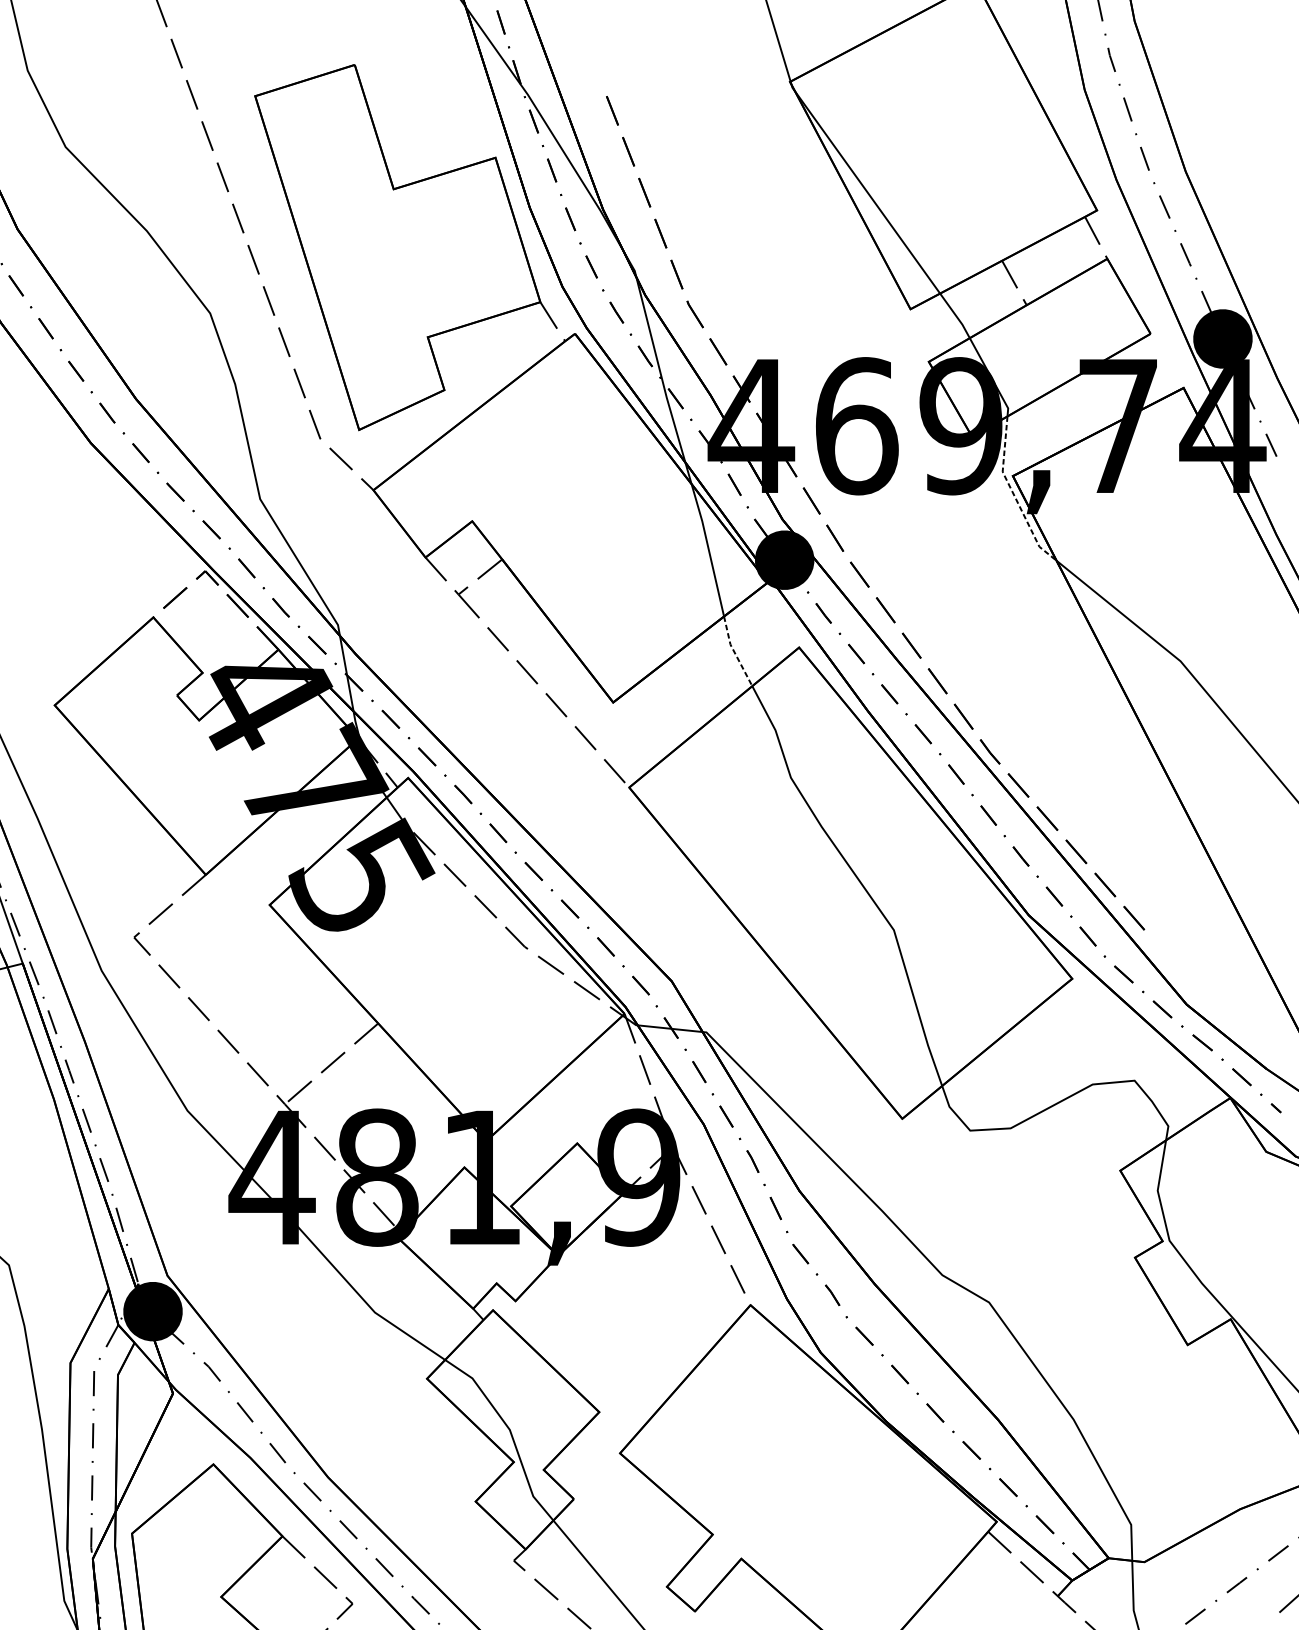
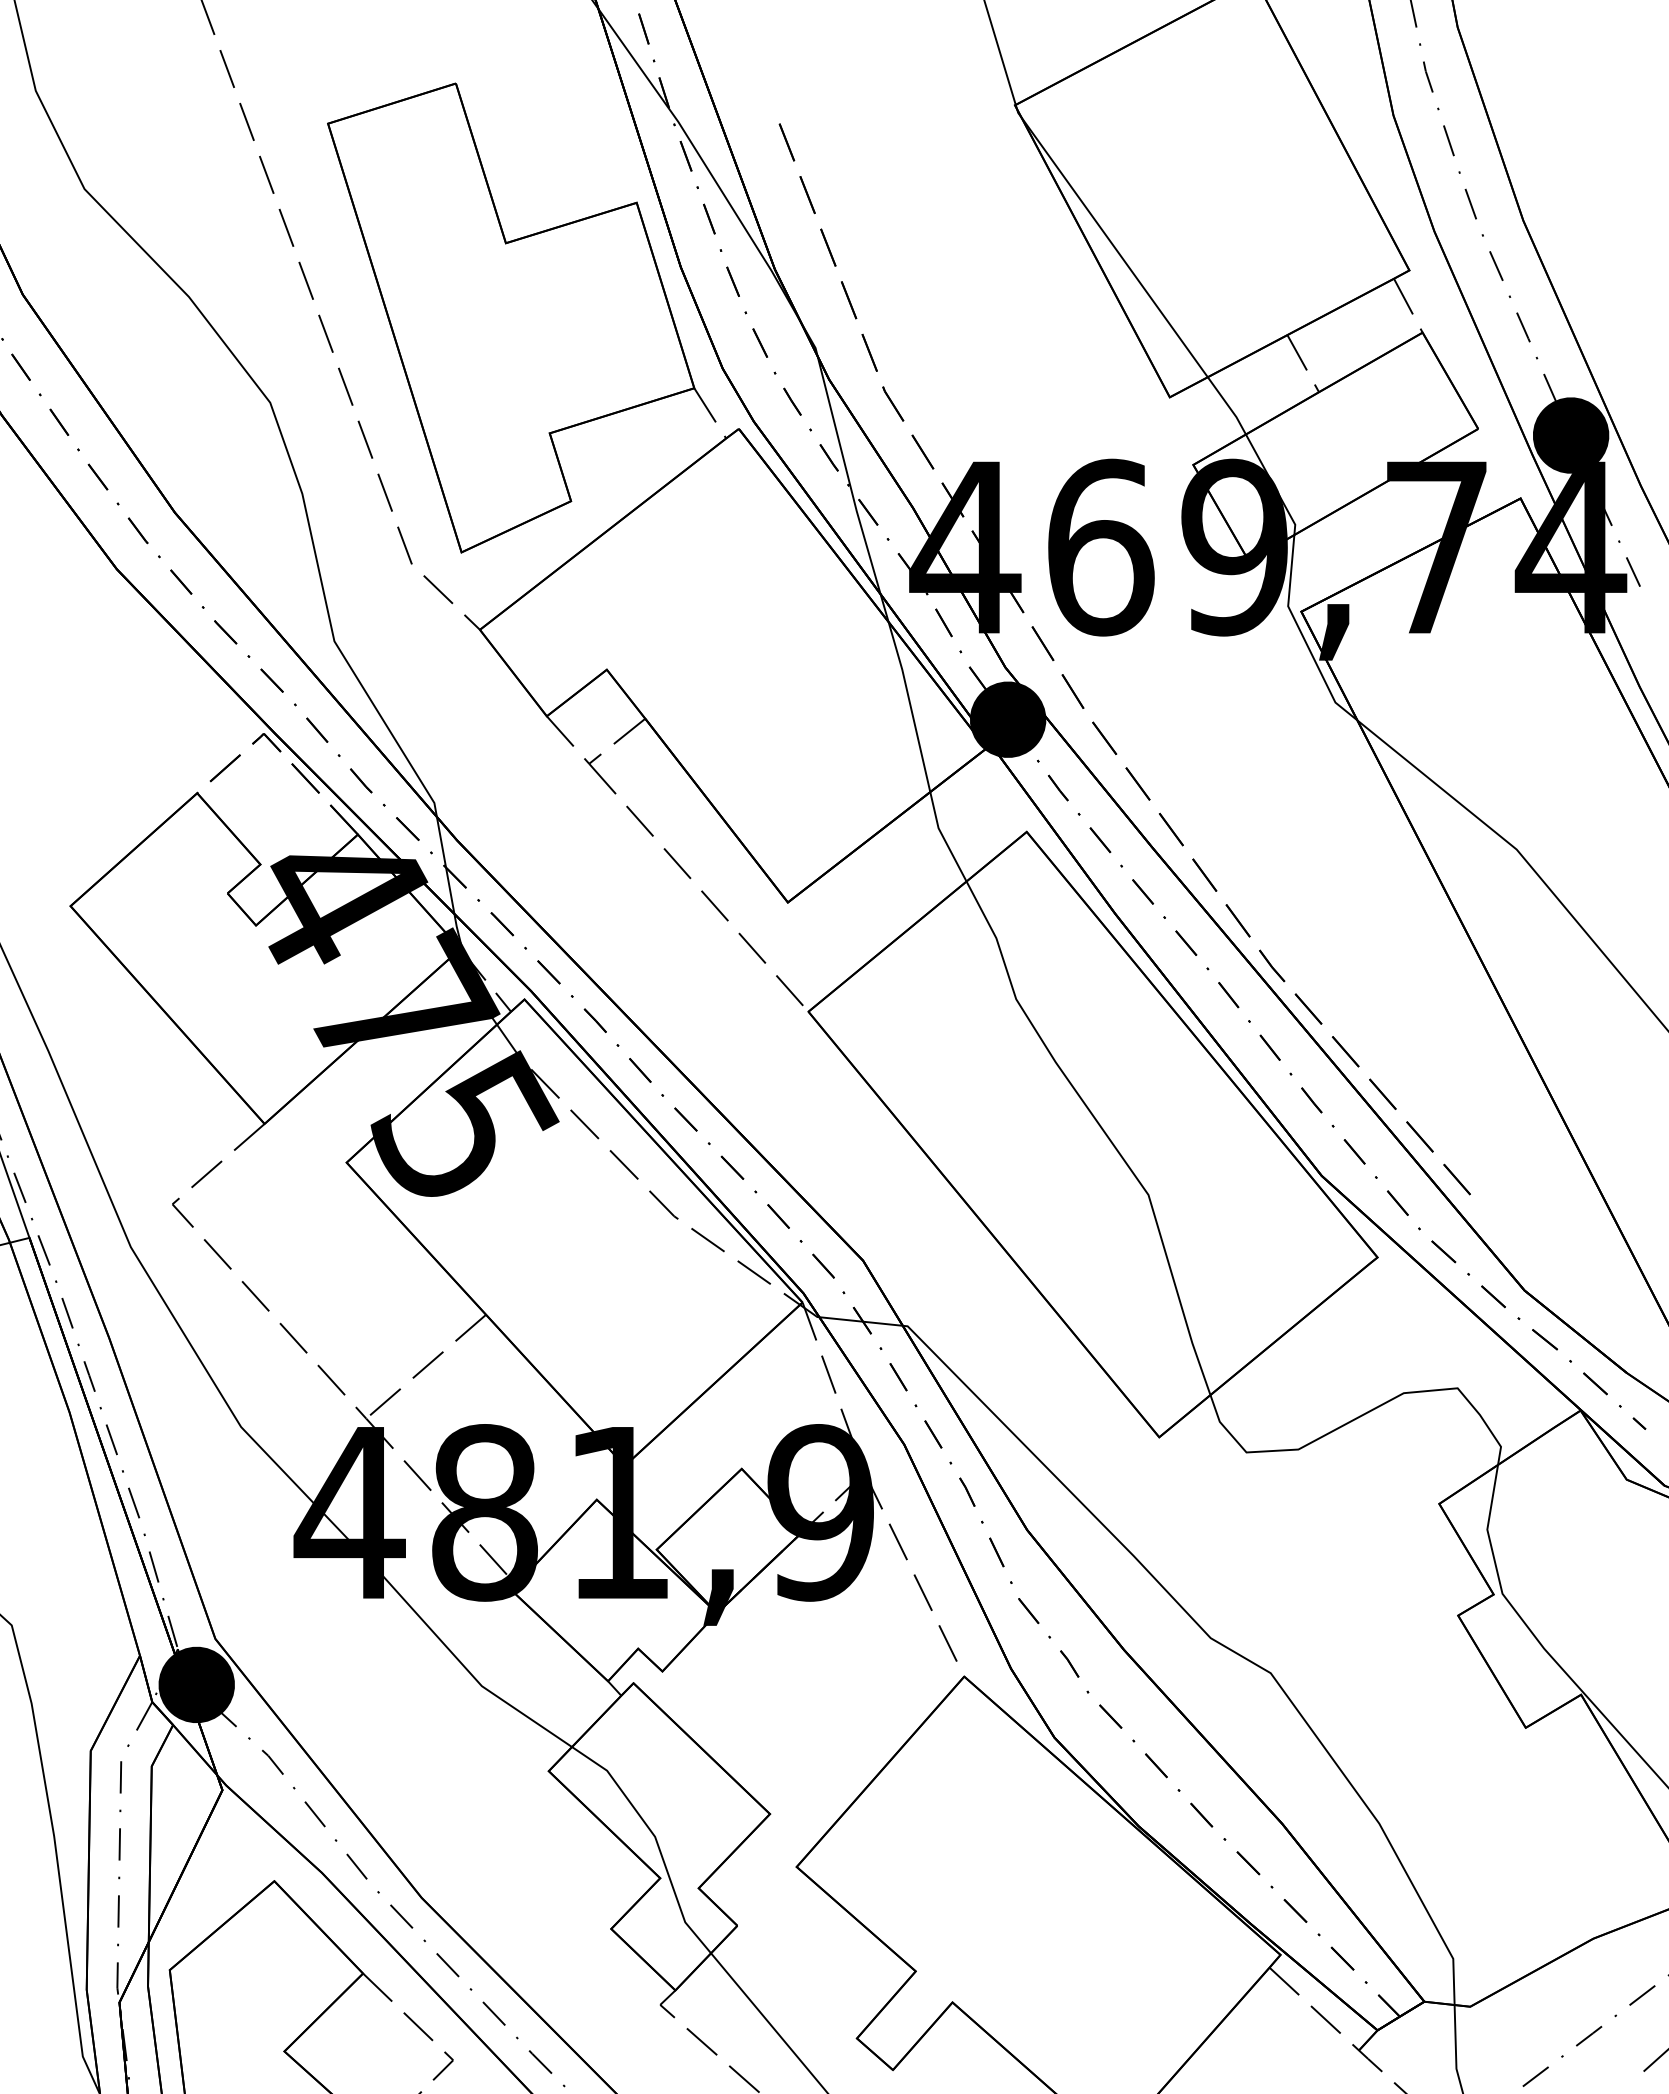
line: (1013, 494) -> (1302, 635), dashed -> solid
line: (734, 651) -> (943, 837), dashed -> solid

